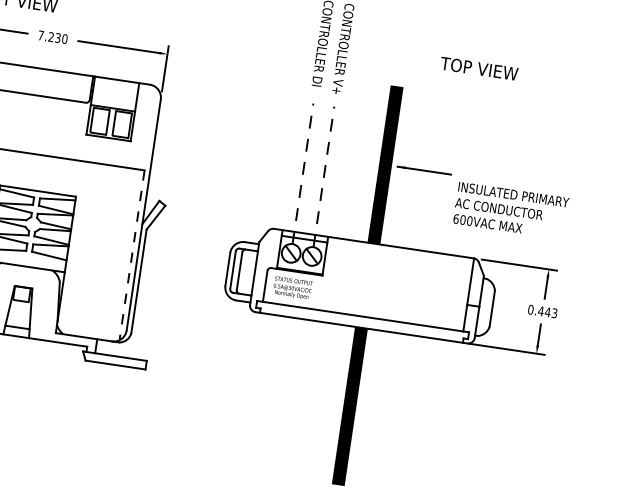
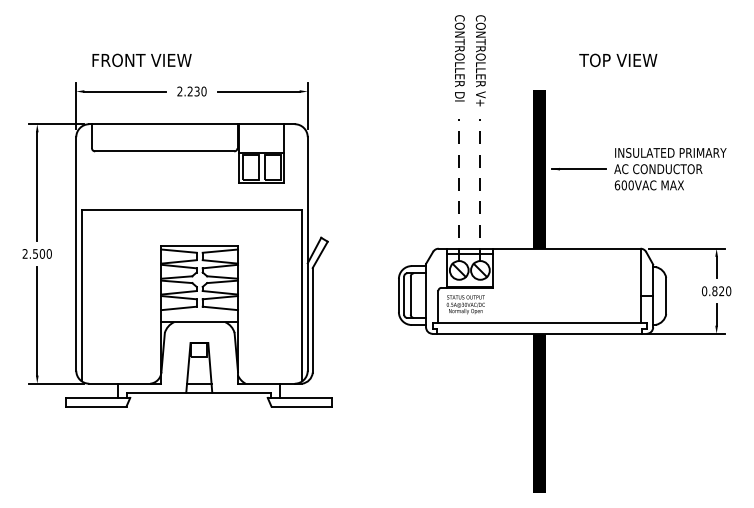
text: (40, 35) -> (179, 91), 7.230 -> 2.230
text: (511, 211) -> (670, 169), moved
line: (132, 255) -> (302, 295), dashed -> solid
text: (547, 312) -> (721, 291), 0.443 -> 0.820

